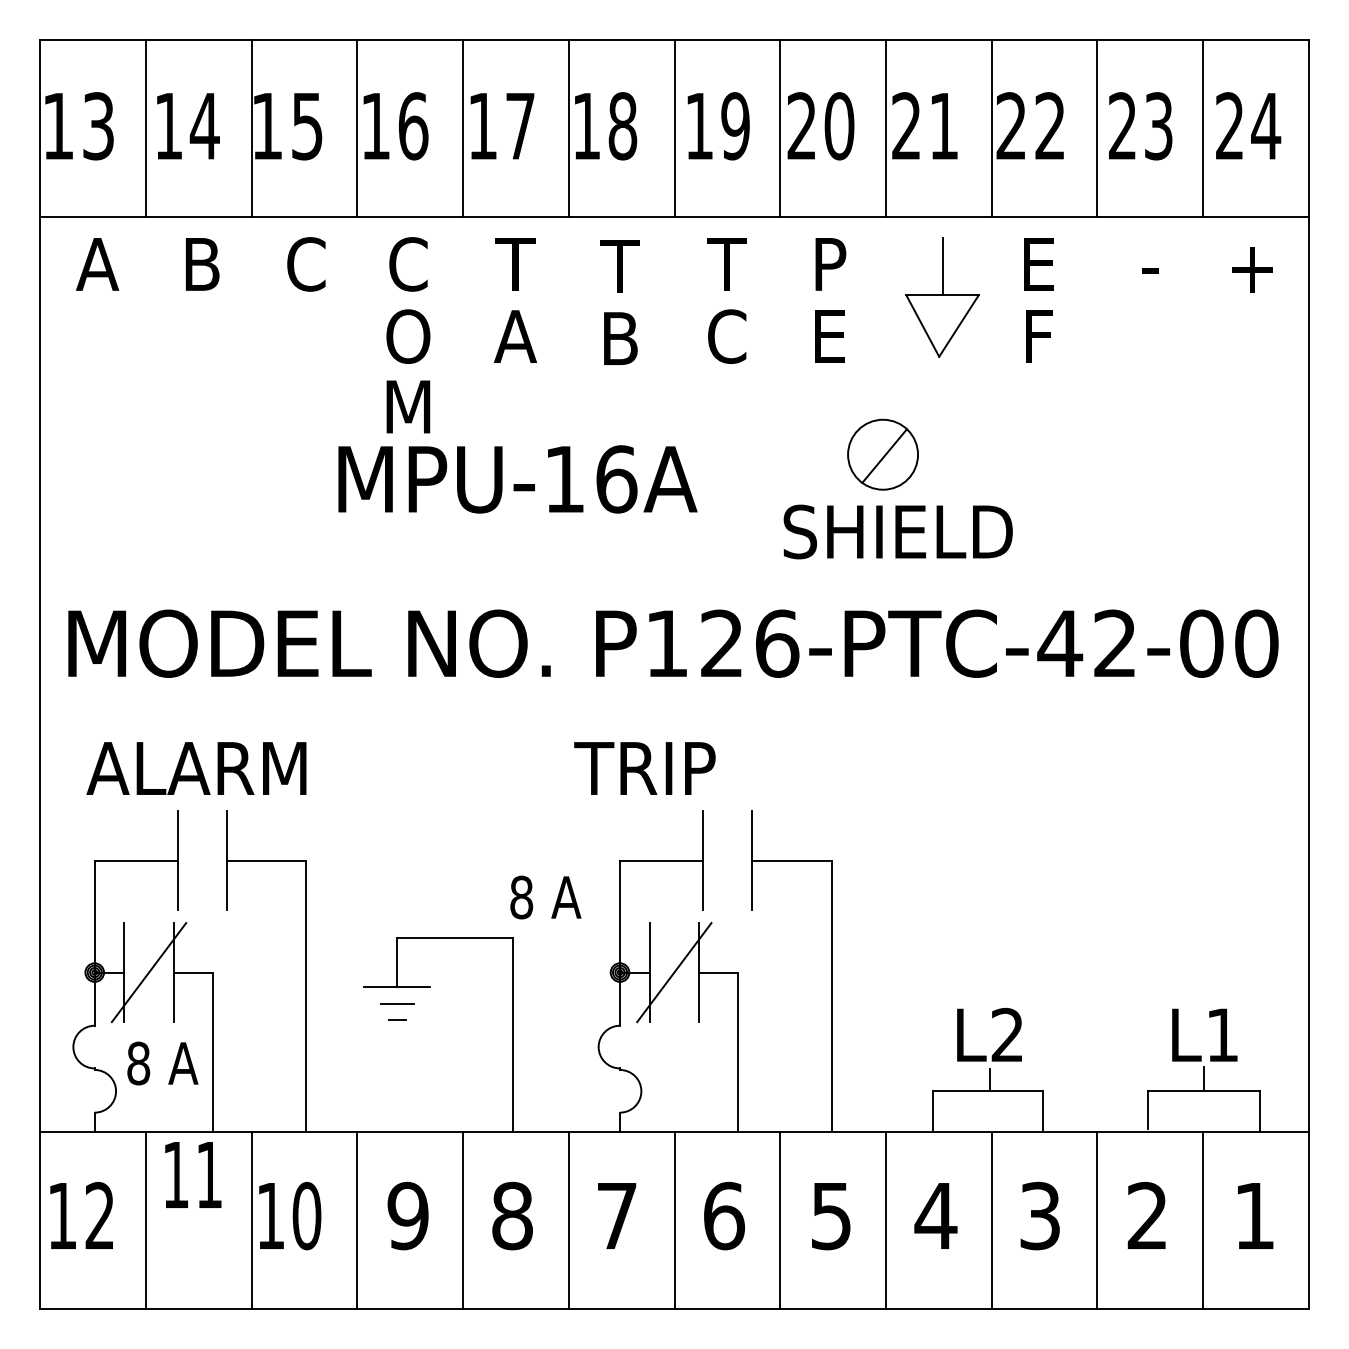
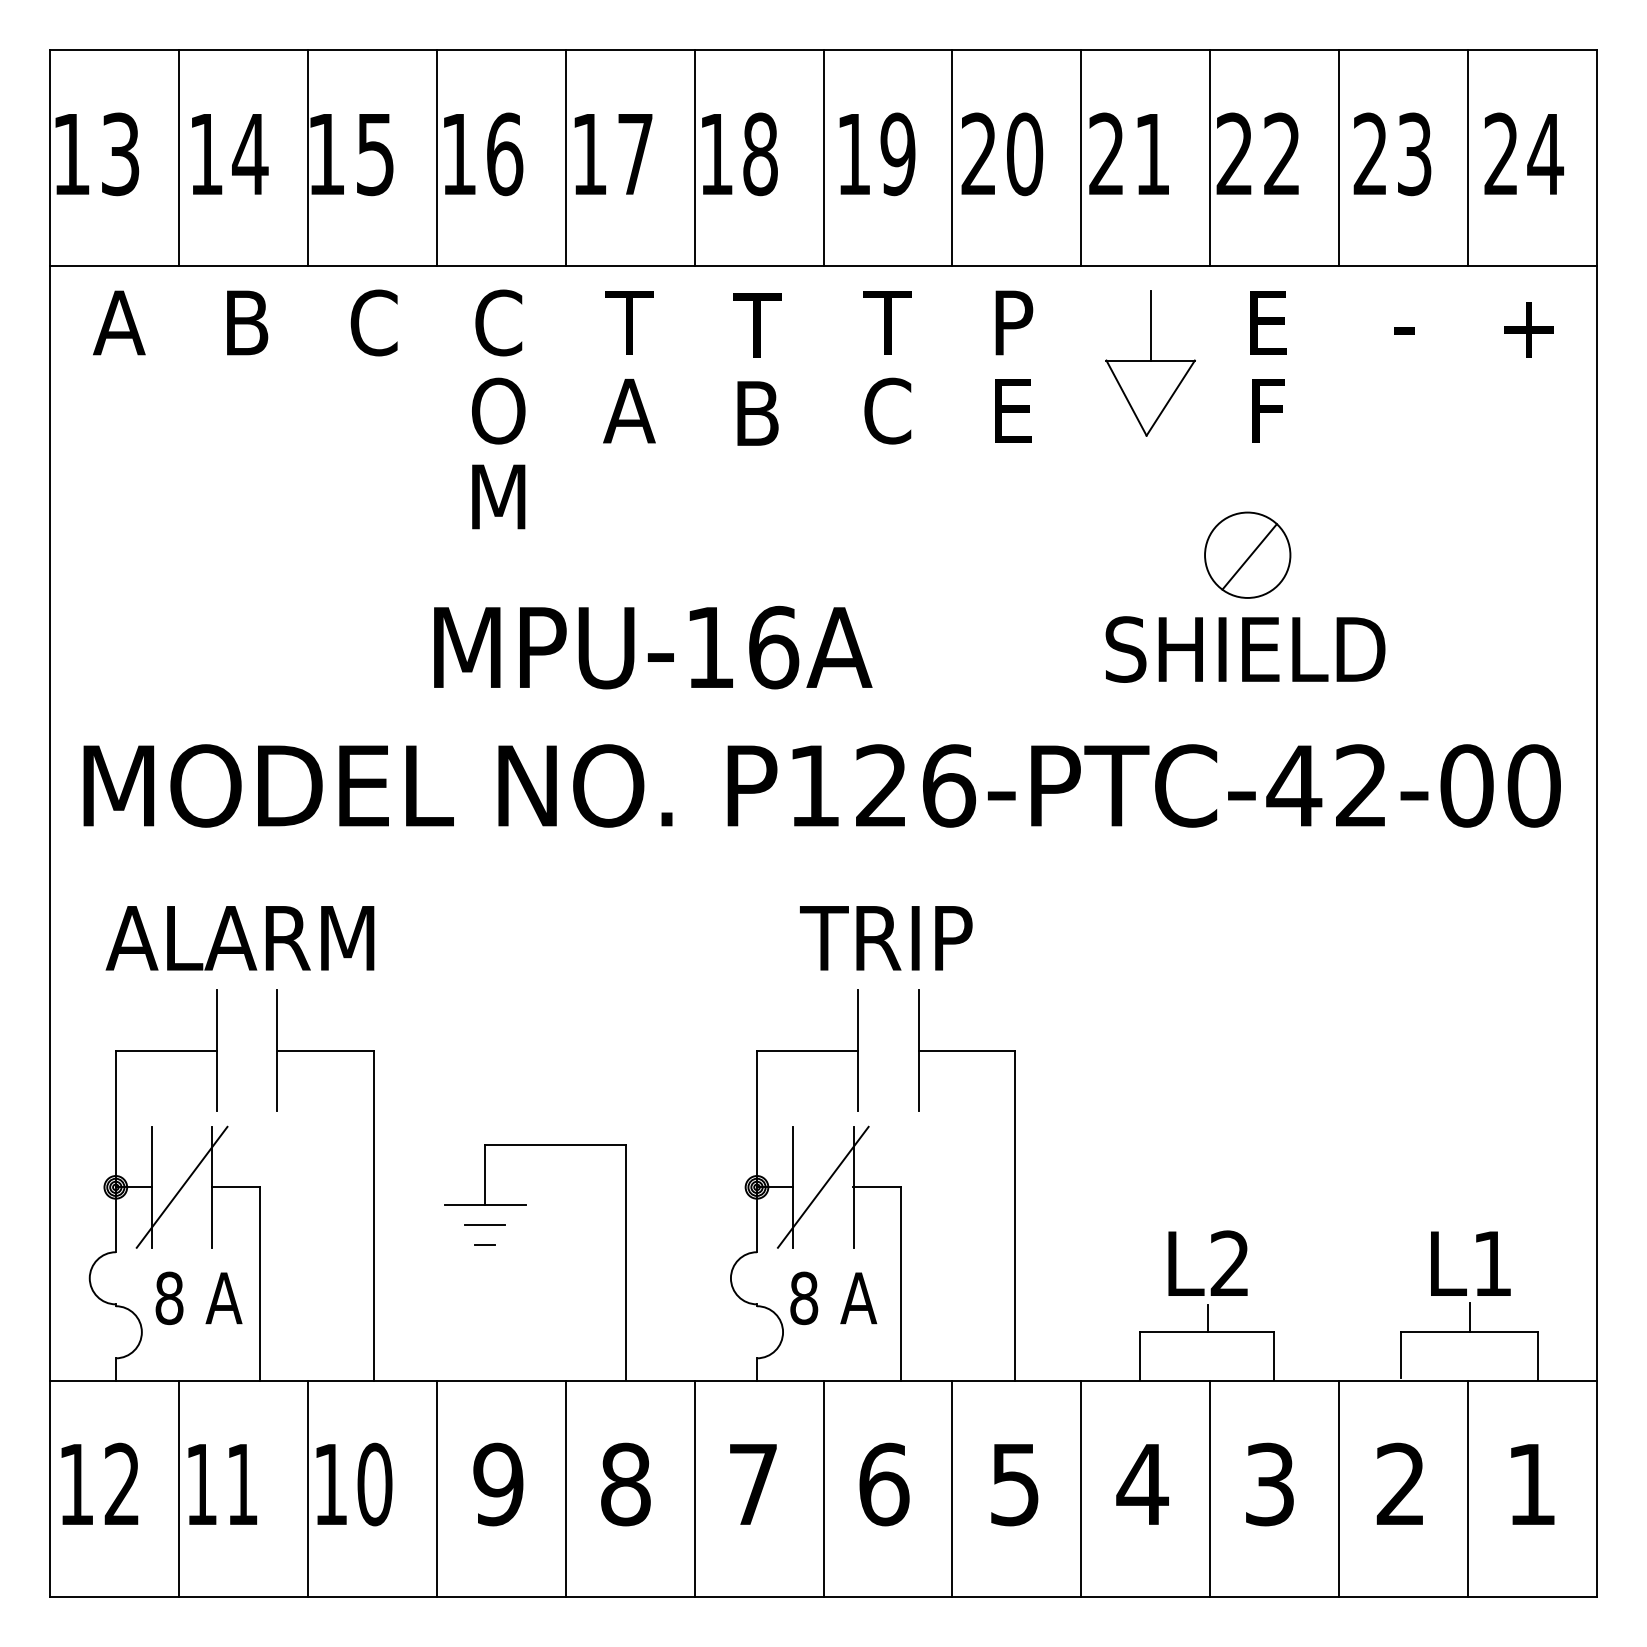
part: (882, 454) -> (1247, 554), moved
text: (517, 479) -> (652, 647), moved
text: (897, 531) -> (1244, 648), moved
text: (644, 768) -> (885, 938), moved
text: (545, 897) -> (833, 1298), moved
text: (193, 1174) -> (222, 1483), moved

